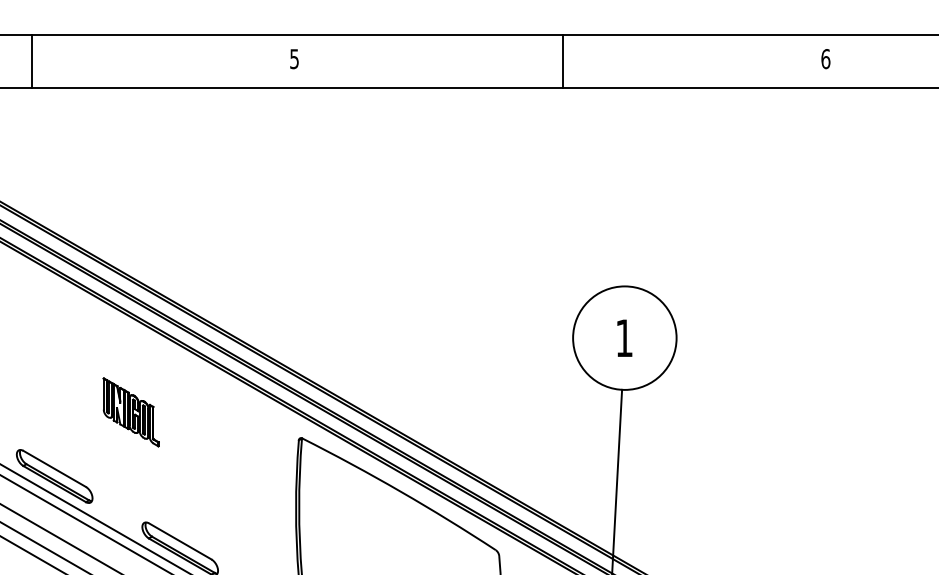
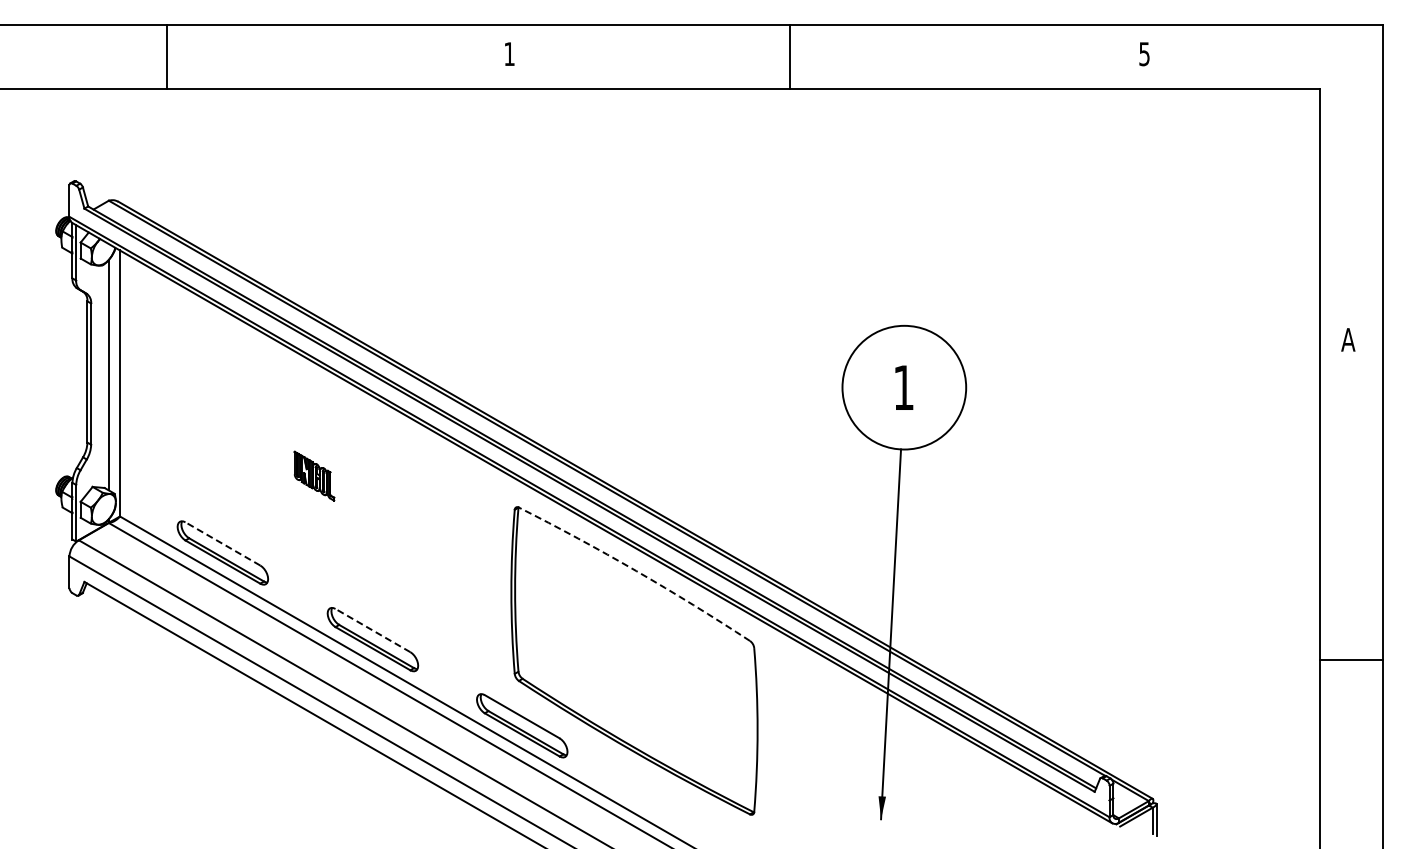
text: (294, 59) -> (509, 54), 5 -> 1
text: (825, 59) -> (1144, 54), 6 -> 5
line: (31, 61) -> (166, 56), moved
line: (563, 61) -> (789, 56), moved
part: (131, 411) -> (314, 475), size x0.6
line: (54, 468) -> (222, 543), solid -> dashed
arc: (400, 491) -> (636, 571), solid -> dashed
line: (179, 541) -> (372, 630), solid -> dashed

